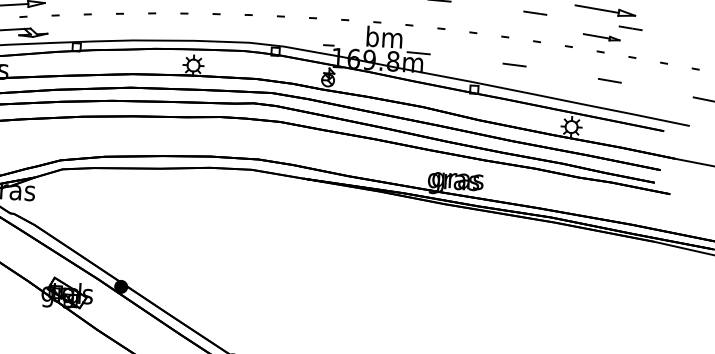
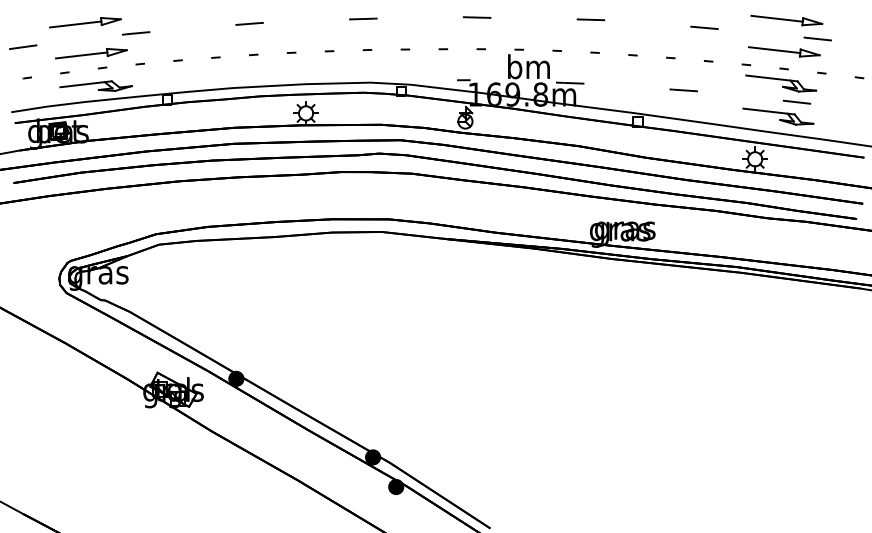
part: (601, 37) -> (784, 51), size x1.67
part: (597, 64) -> (781, 83), added
part: (593, 91) -> (778, 116), added

